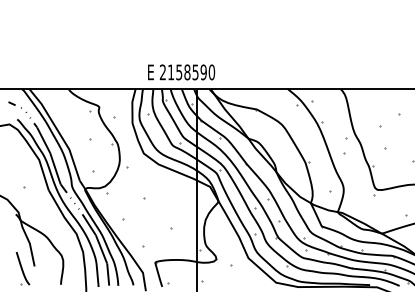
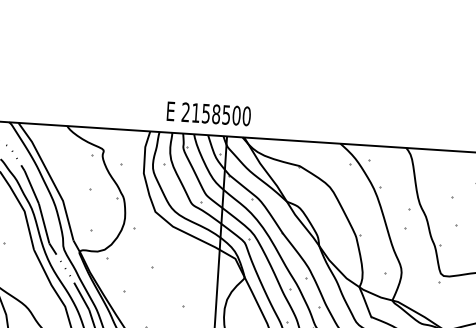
text: (203, 72) -> (236, 115), 2158590 -> 2158500

